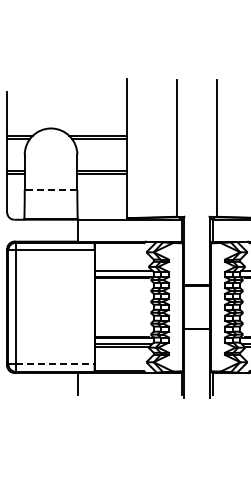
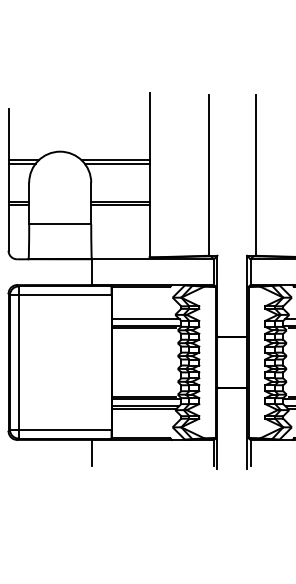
line: (50, 190) -> (59, 224), dashed -> solid
line: (55, 364) -> (65, 429), dashed -> solid

